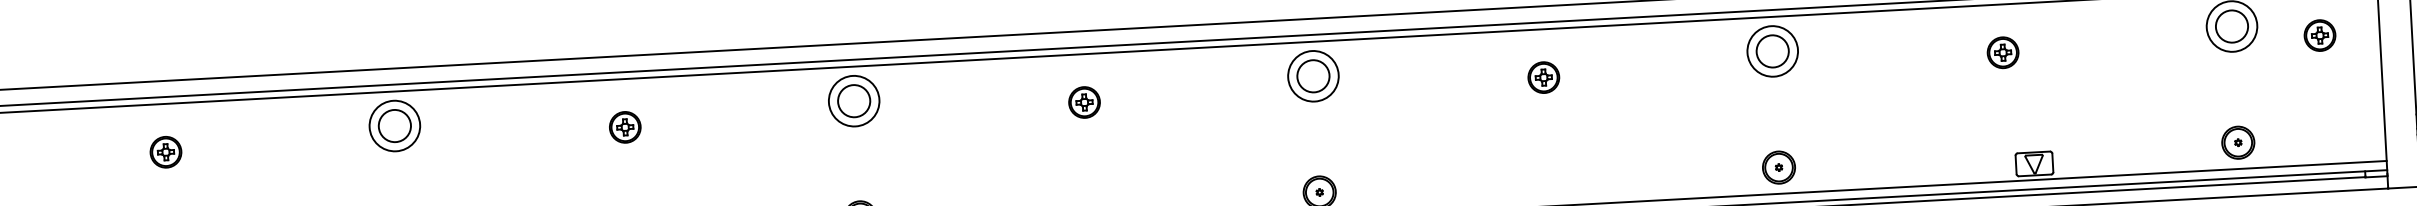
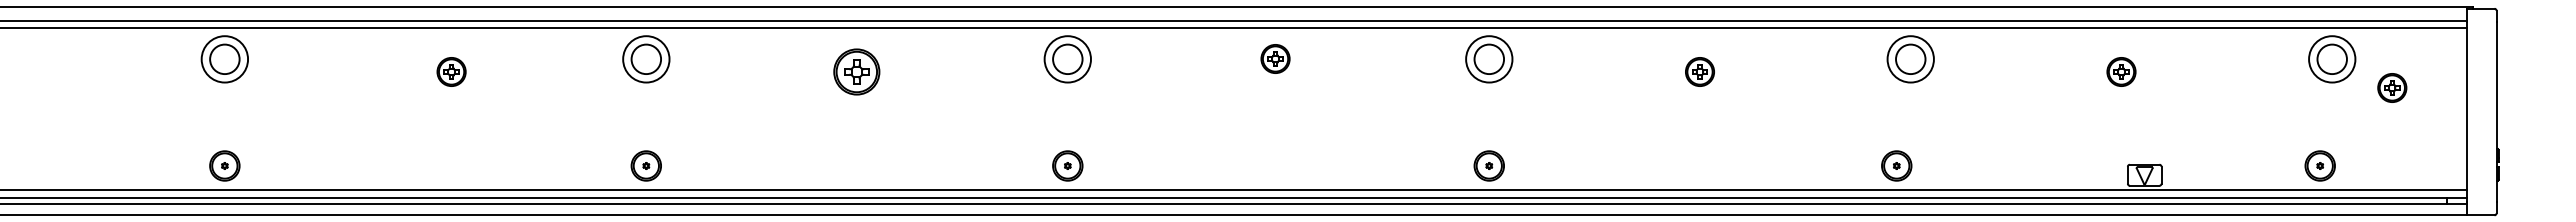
part: (2320, 35) -> (2392, 87), moved
part: (1084, 101) -> (1275, 58), moved
part: (625, 126) -> (857, 71), size x1.6
part: (2237, 142) -> (2319, 165), moved
part: (165, 151) -> (451, 71), moved
part: (1778, 167) -> (1896, 165), moved

